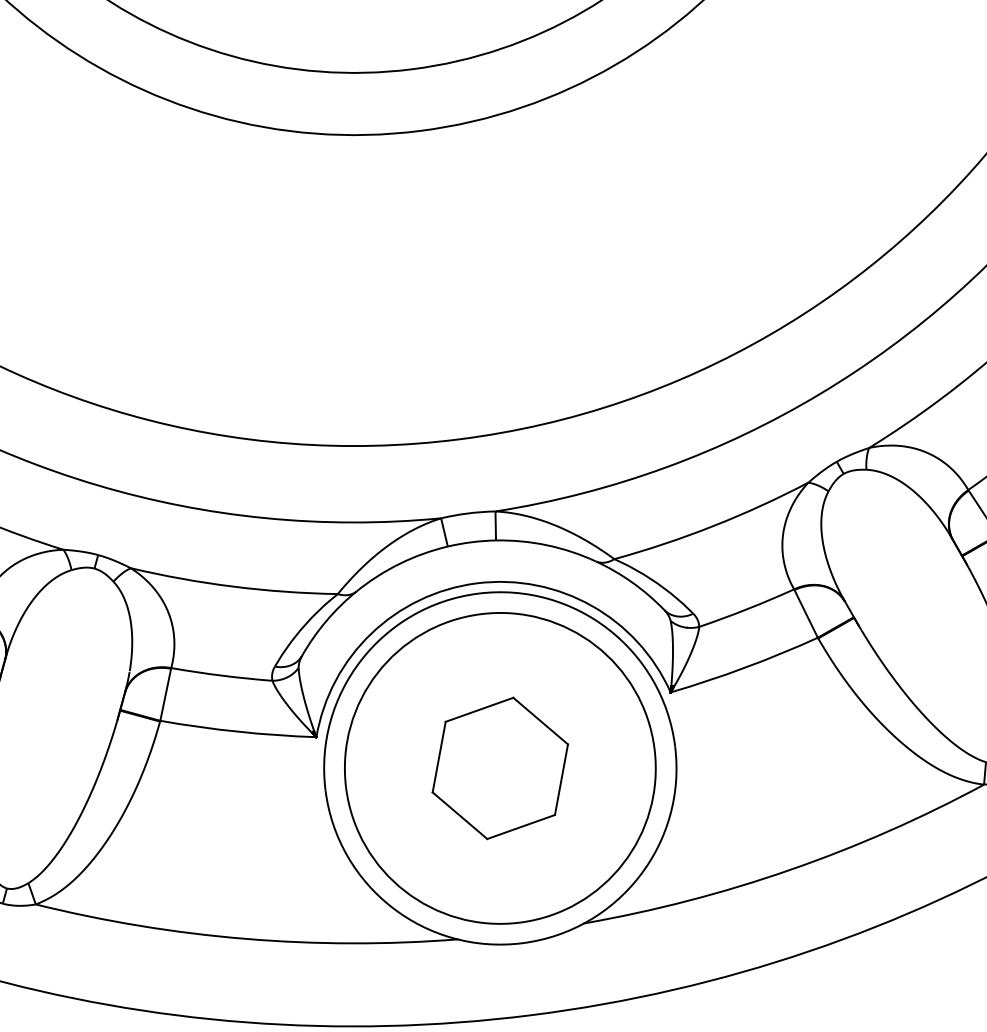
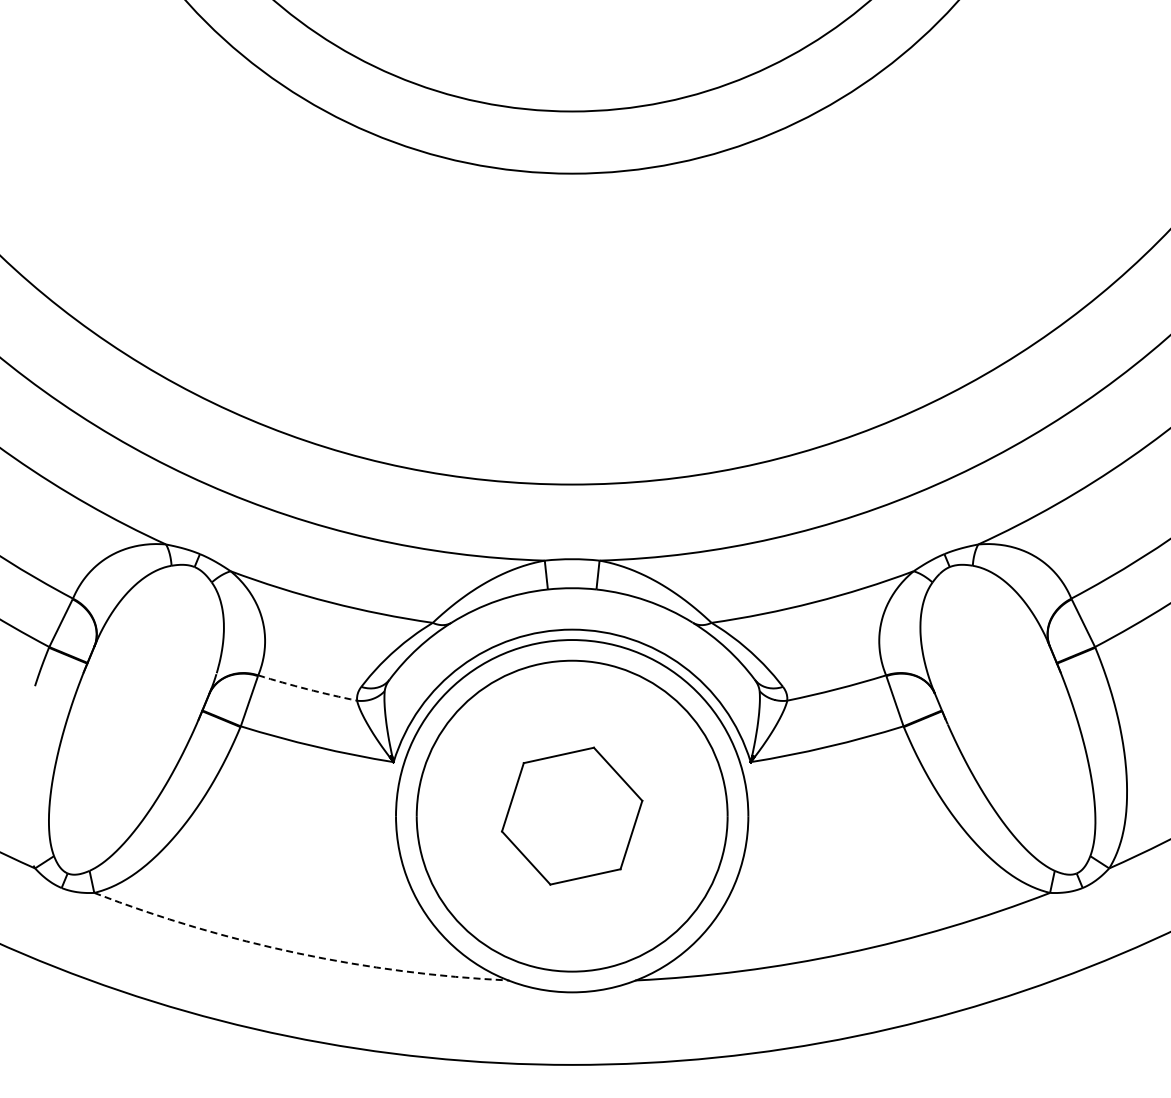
arc: (221, 675) -> (307, 689), solid -> dashed
arc: (245, 939) -> (297, 953), solid -> dashed

